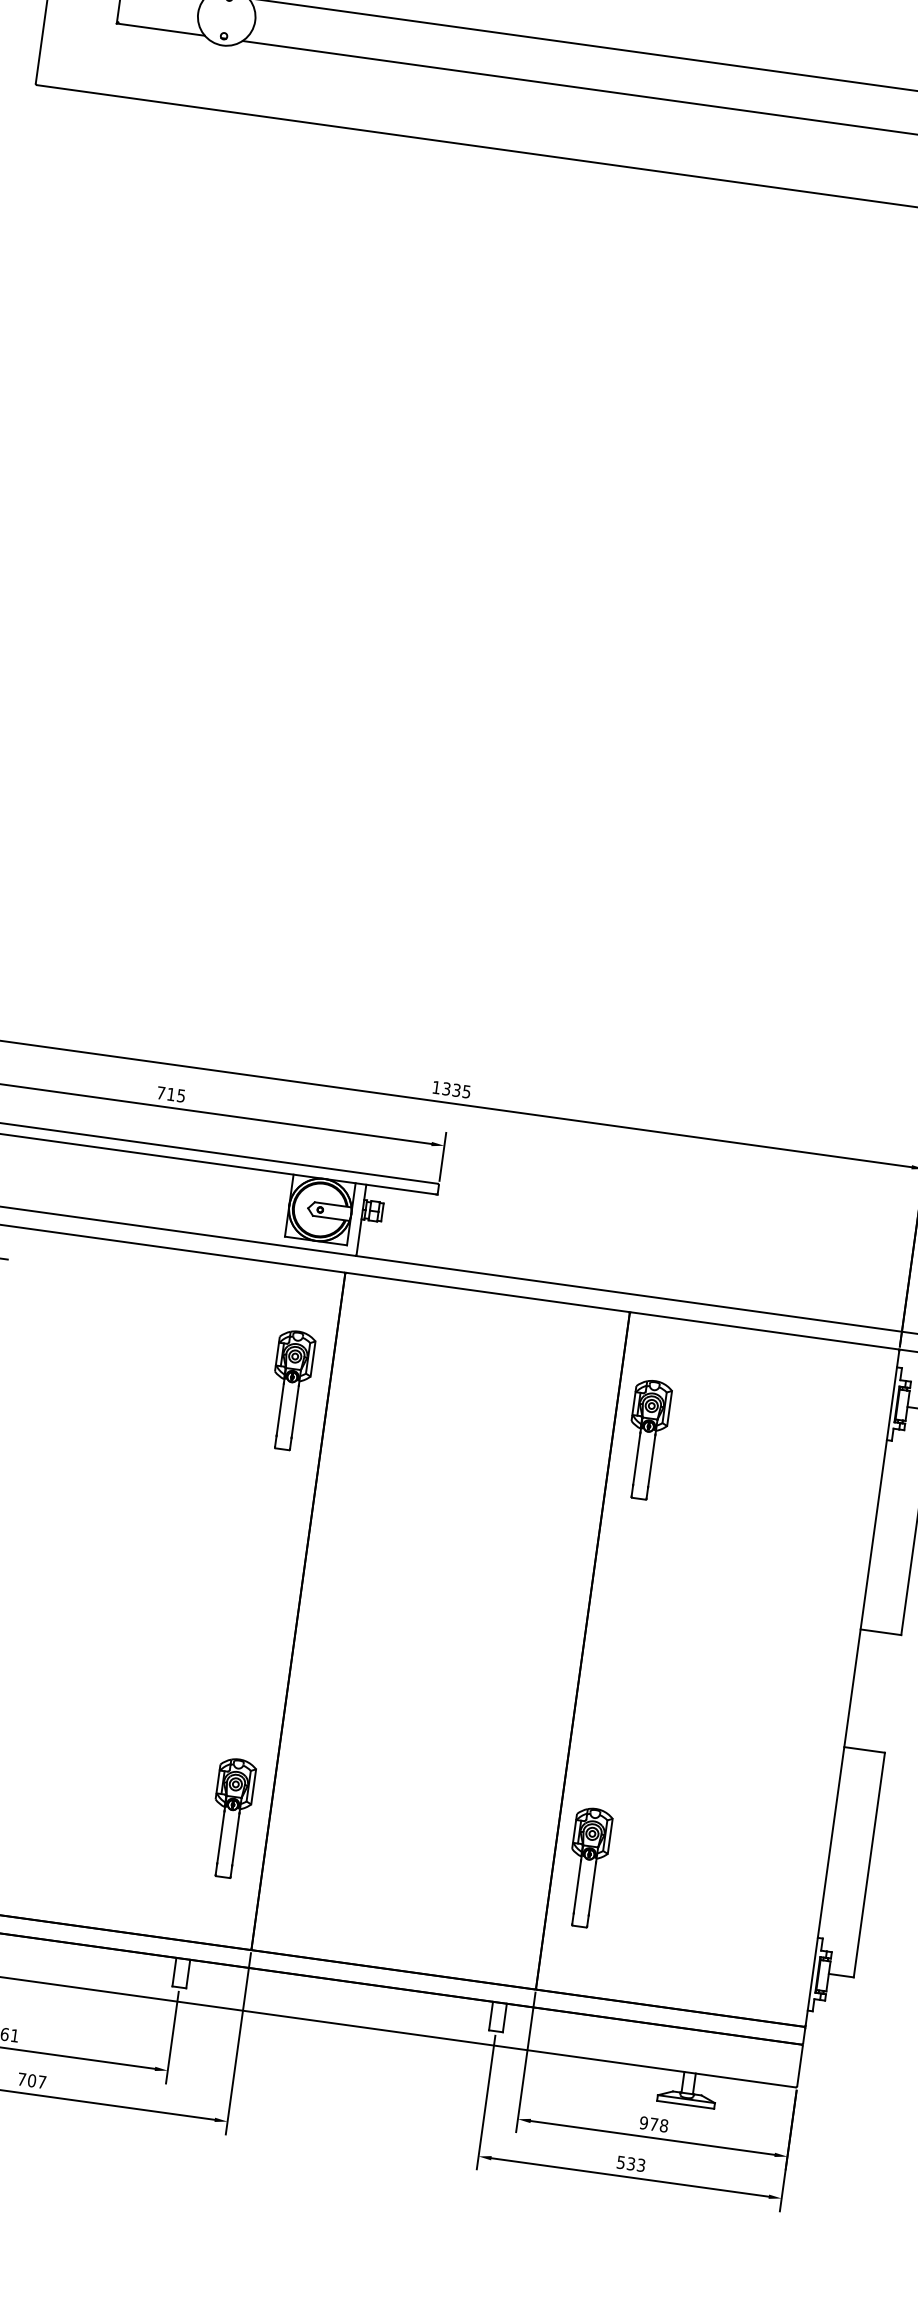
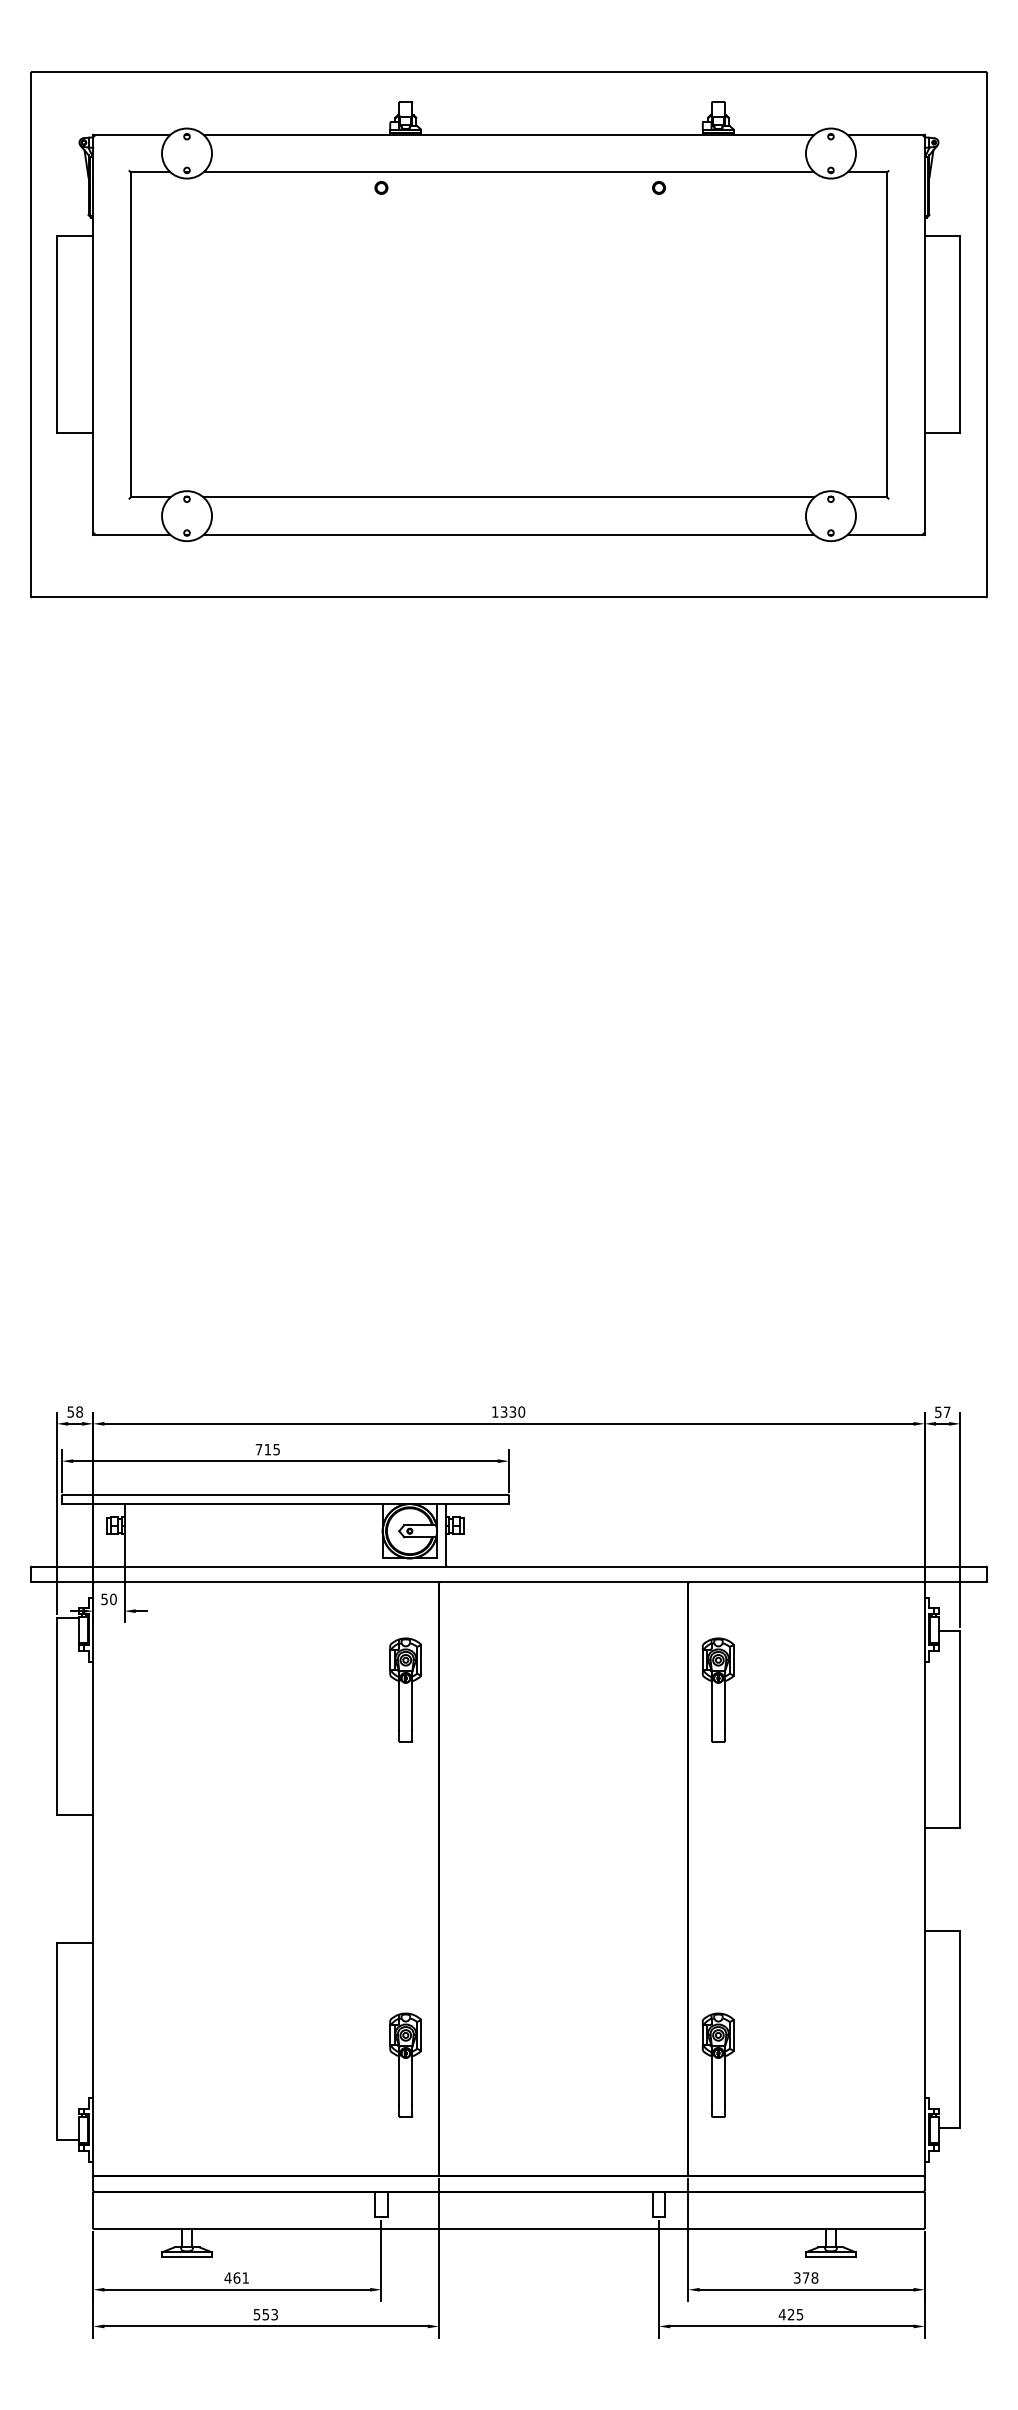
text: (466, 1091) -> (521, 1411), 1335 -> 1330
text: (31, 2080) -> (265, 2314), 707 -> 553
text: (643, 2122) -> (796, 2277), 978 -> 378
text: (630, 2163) -> (790, 2314), 533 -> 425

